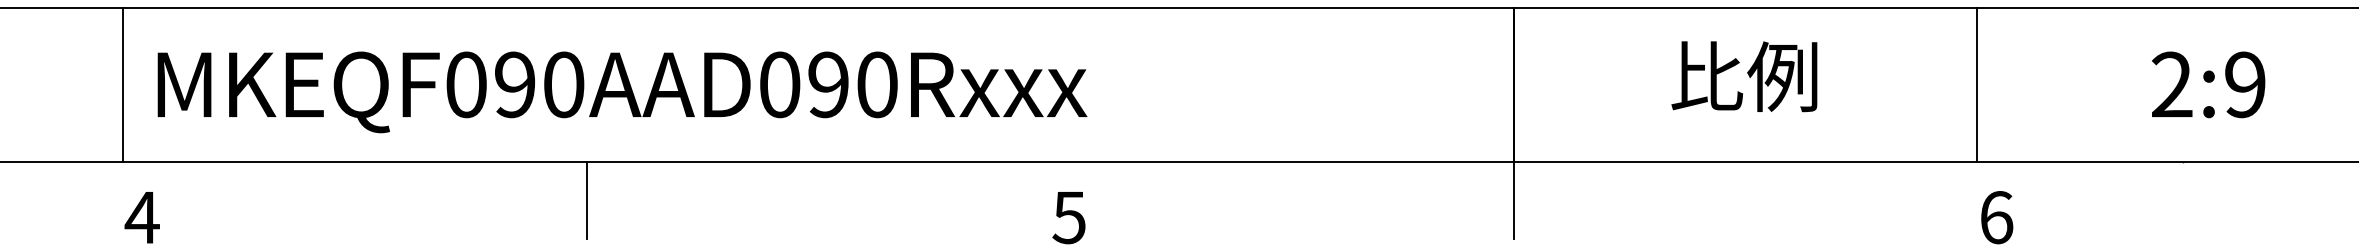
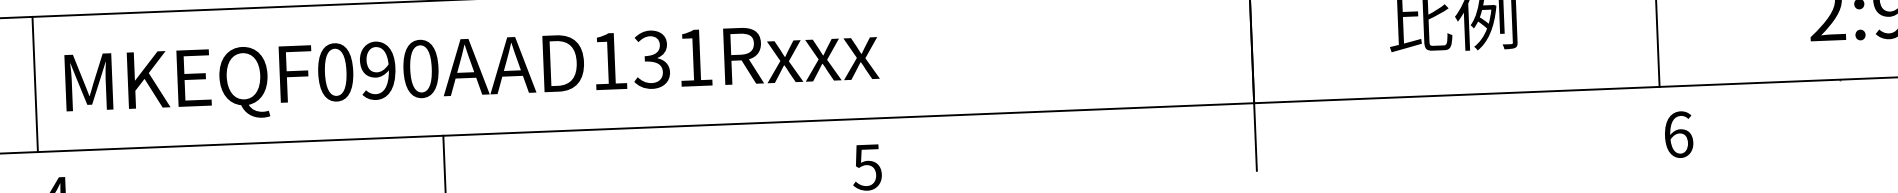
text: (828, 84) -> (652, 59), MKEQF090AAD090Rxxx -> MKEQF090AAD131Rxxx

